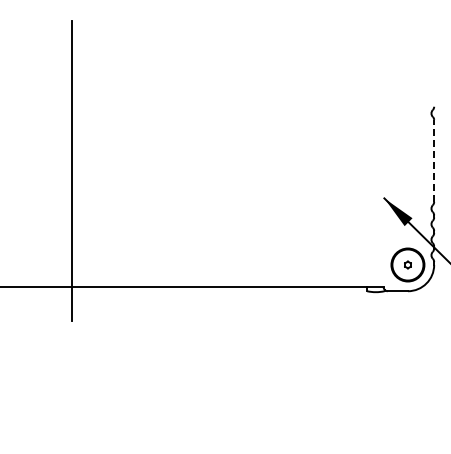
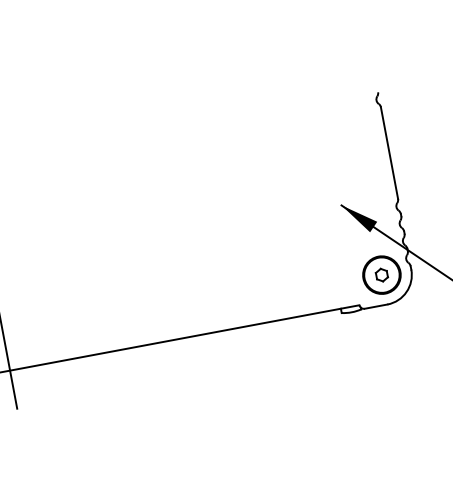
line: (434, 160) -> (389, 152), dashed -> solid
part: (407, 264) -> (381, 274), size x1.67

